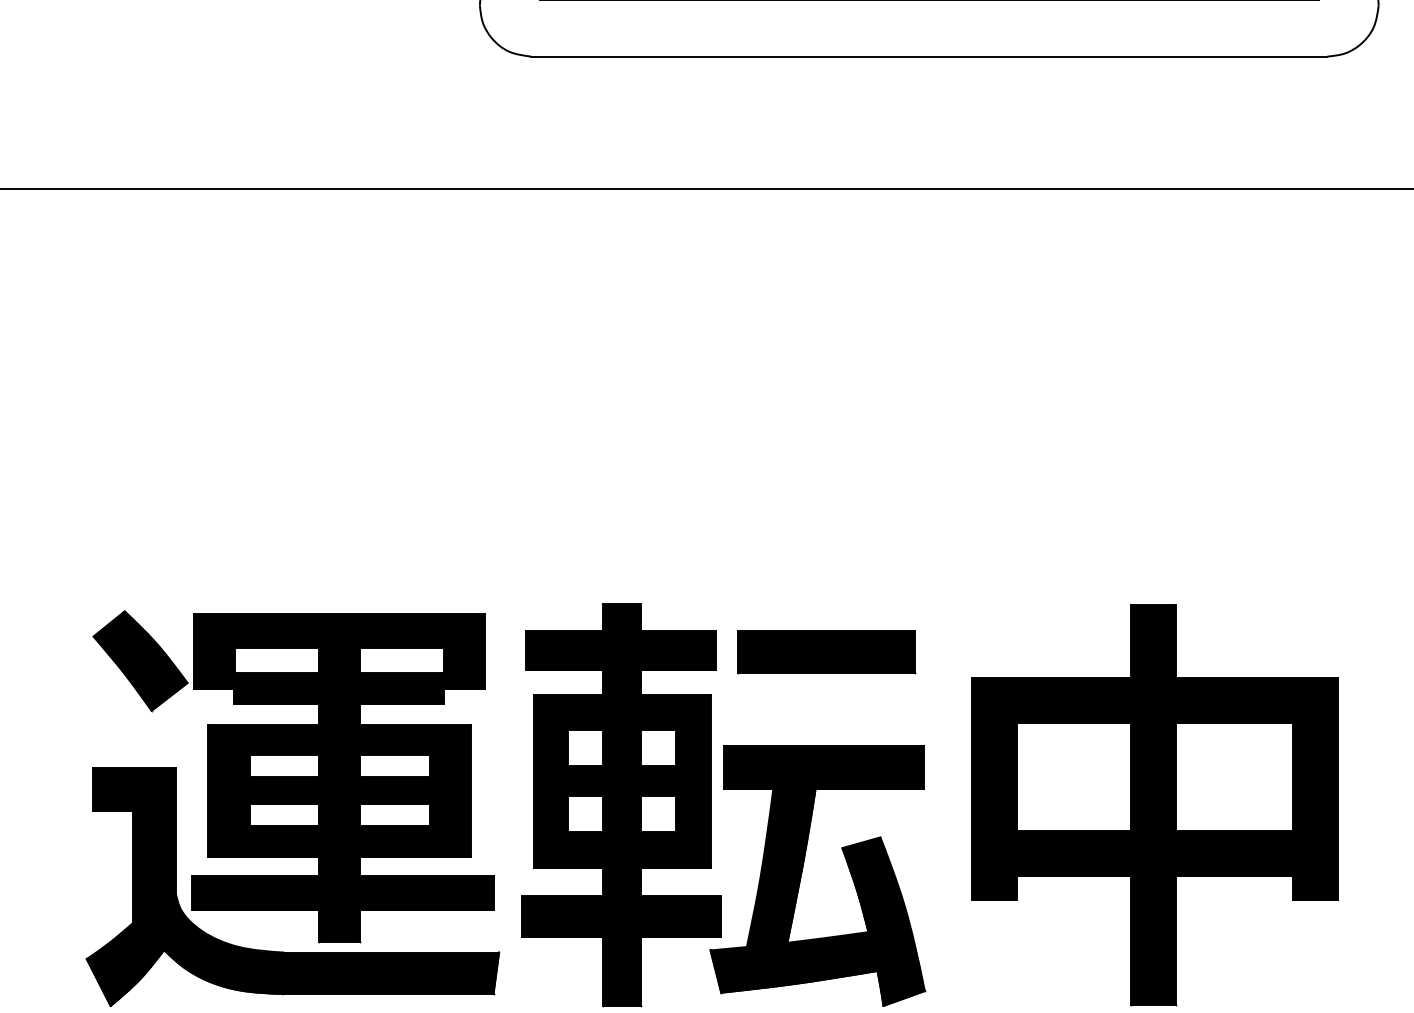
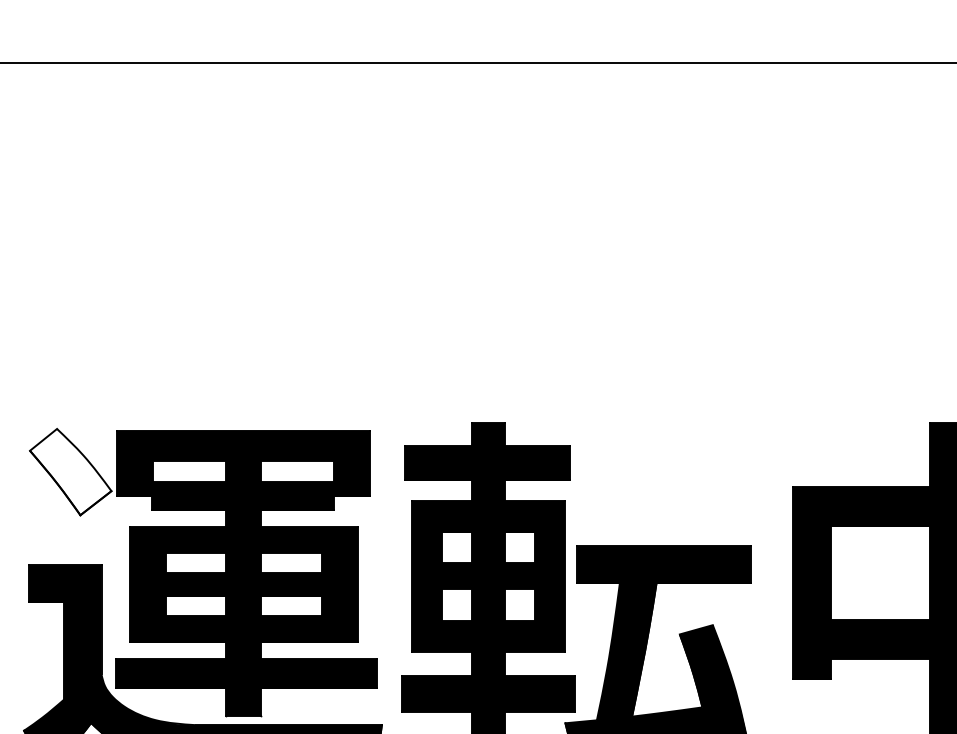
part: (826, 652) -> (666, 464), removed
fill: (140, 660) -> (70, 471), removed

